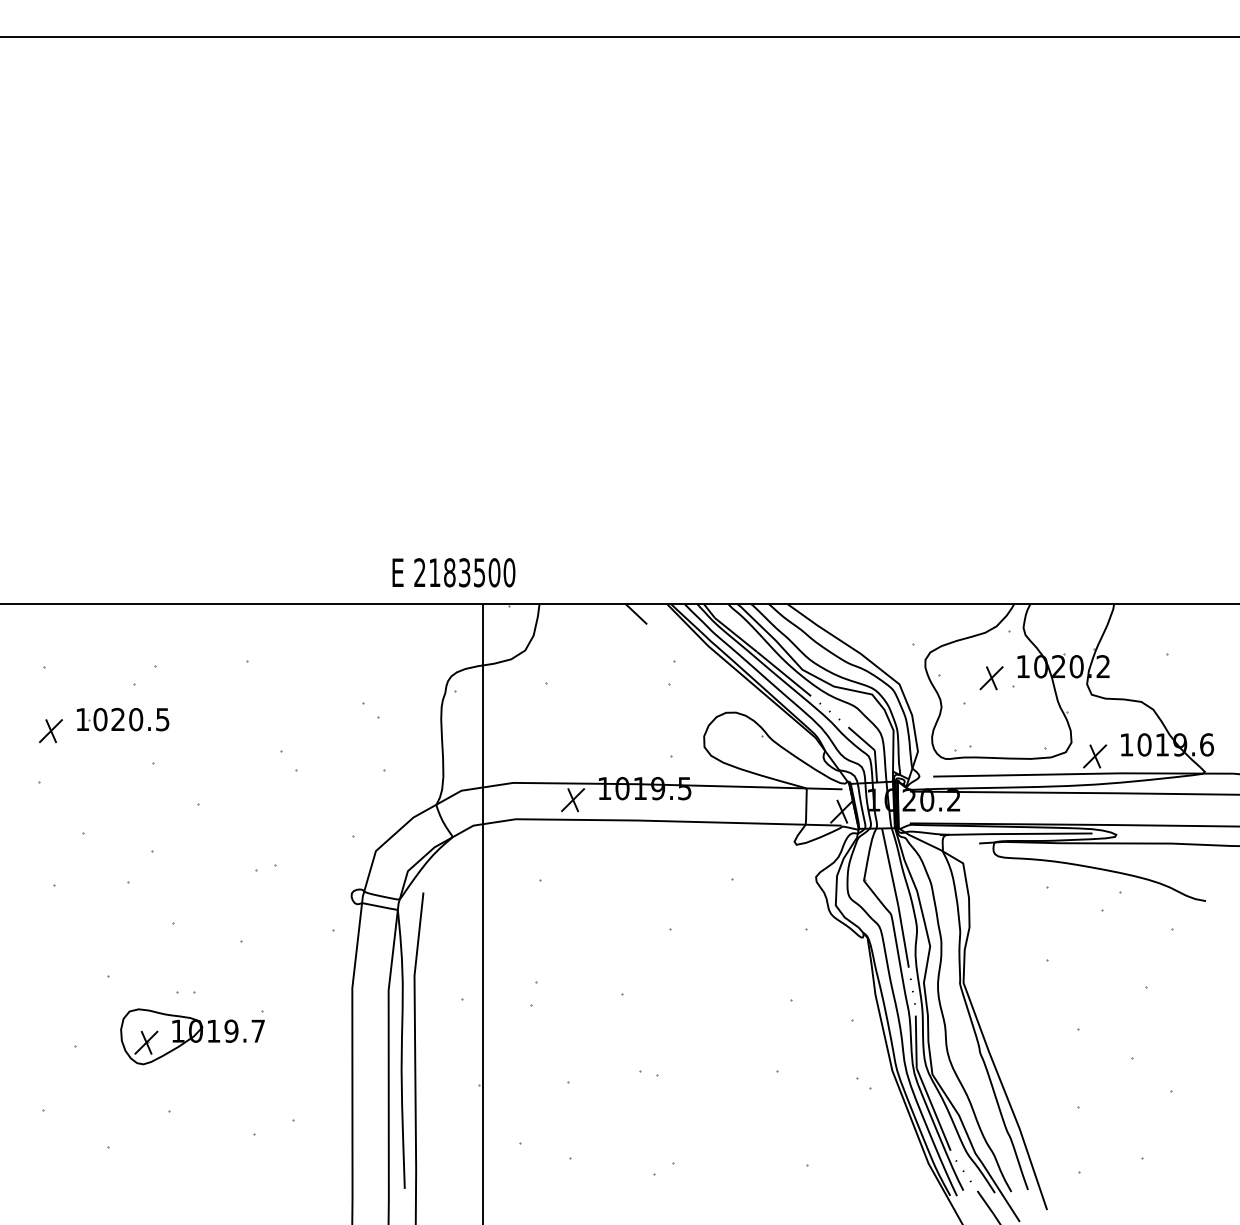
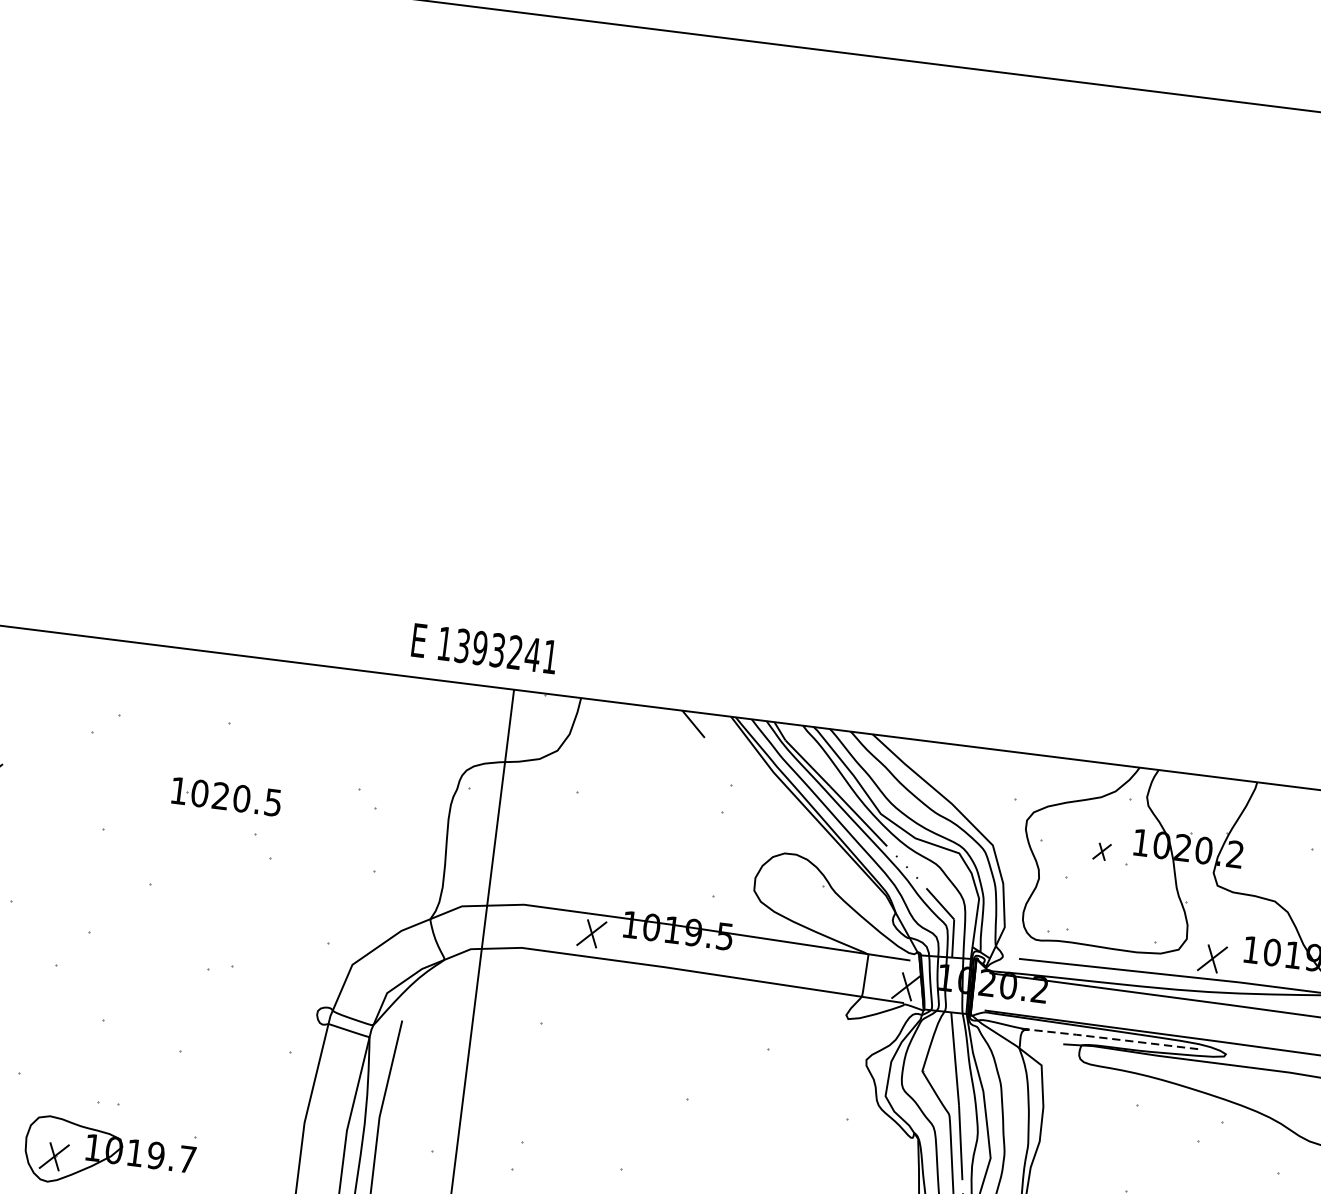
text: (464, 572) -> (497, 650), 2183500 -> 1393241
part: (991, 678) -> (1102, 851), size x0.6
part: (123, 719) -> (227, 796), moved
line: (1015, 833) -> (1107, 1037), solid -> dashed

